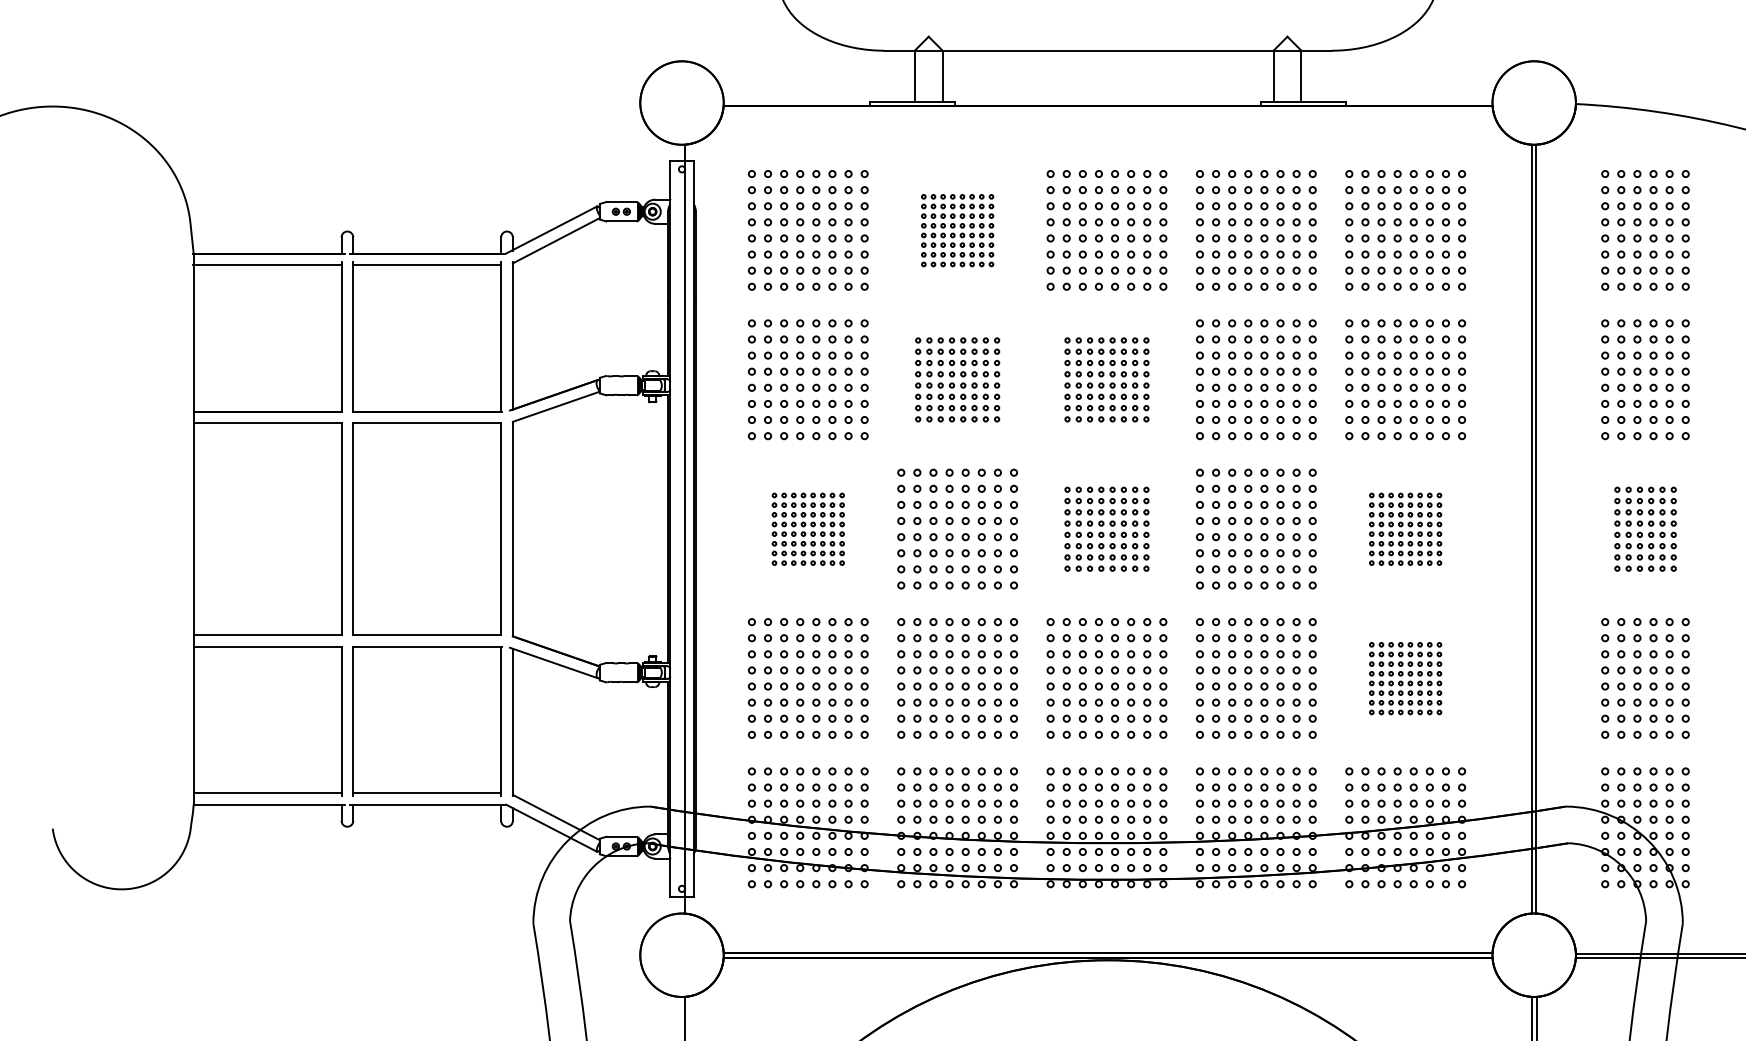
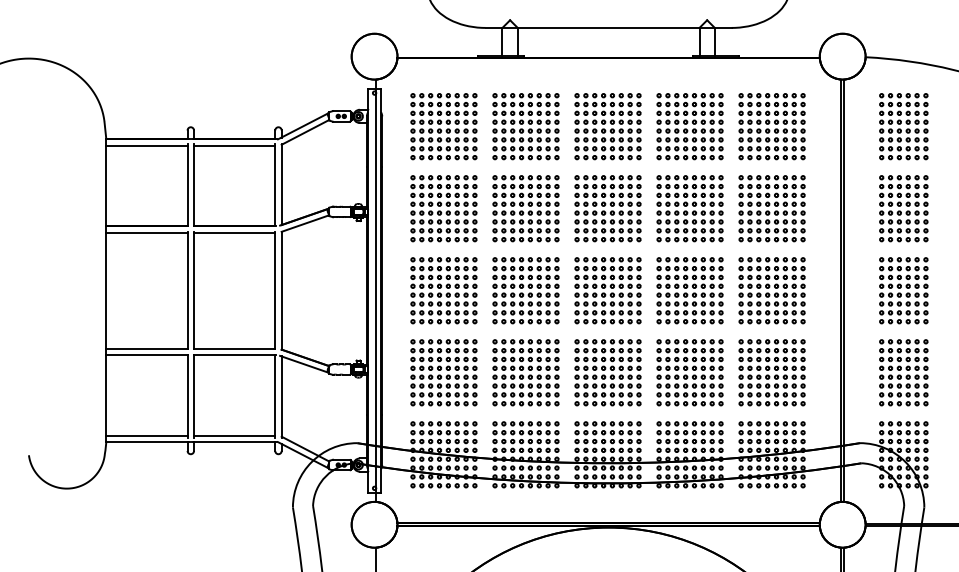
part: (956, 230) -> (525, 126), size x1.67
part: (956, 379) -> (525, 208), size x1.43
part: (1106, 379) -> (607, 208), size x1.43
part: (807, 528) -> (443, 290), size x1.67
part: (1106, 528) -> (607, 290), size x1.43
part: (1404, 528) -> (771, 290), size x1.67
part: (1644, 528) -> (903, 290), size x1.43
part: (1404, 677) -> (771, 372), size x1.67

